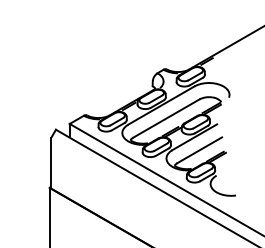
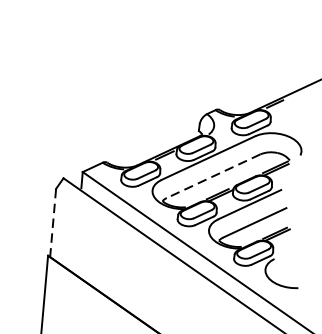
line: (165, 118) -> (212, 176), solid -> dashed
line: (51, 163) -> (53, 223), solid -> dashed

